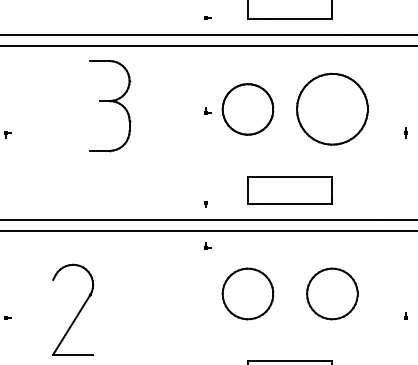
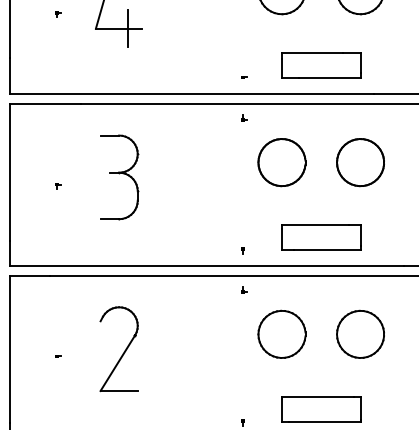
part: (110, 106) -> (119, 177), moved
part: (332, 109) -> (360, 162), size x0.71
part: (207, 110) -> (244, 117), moved

